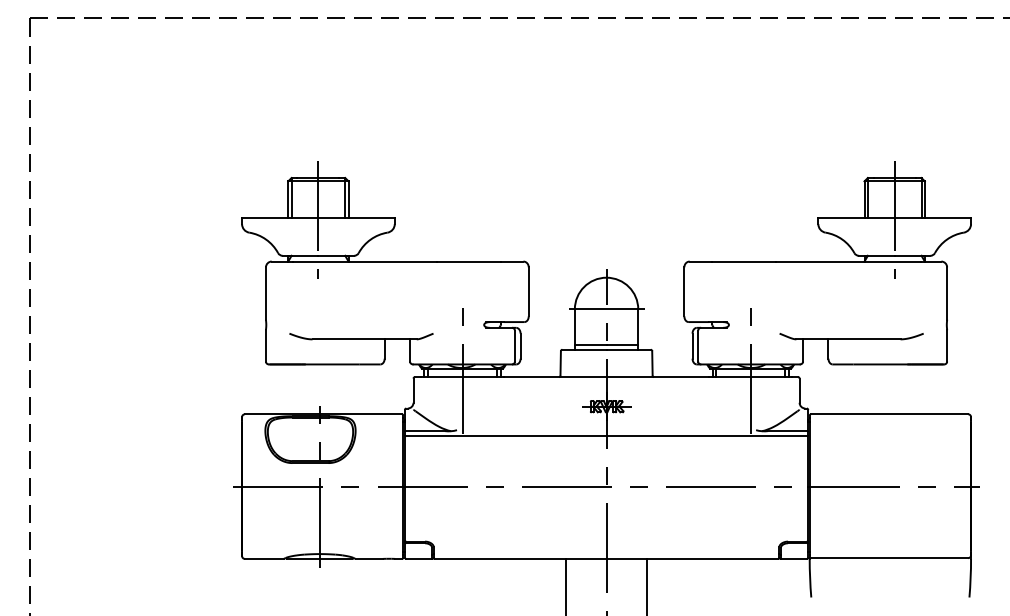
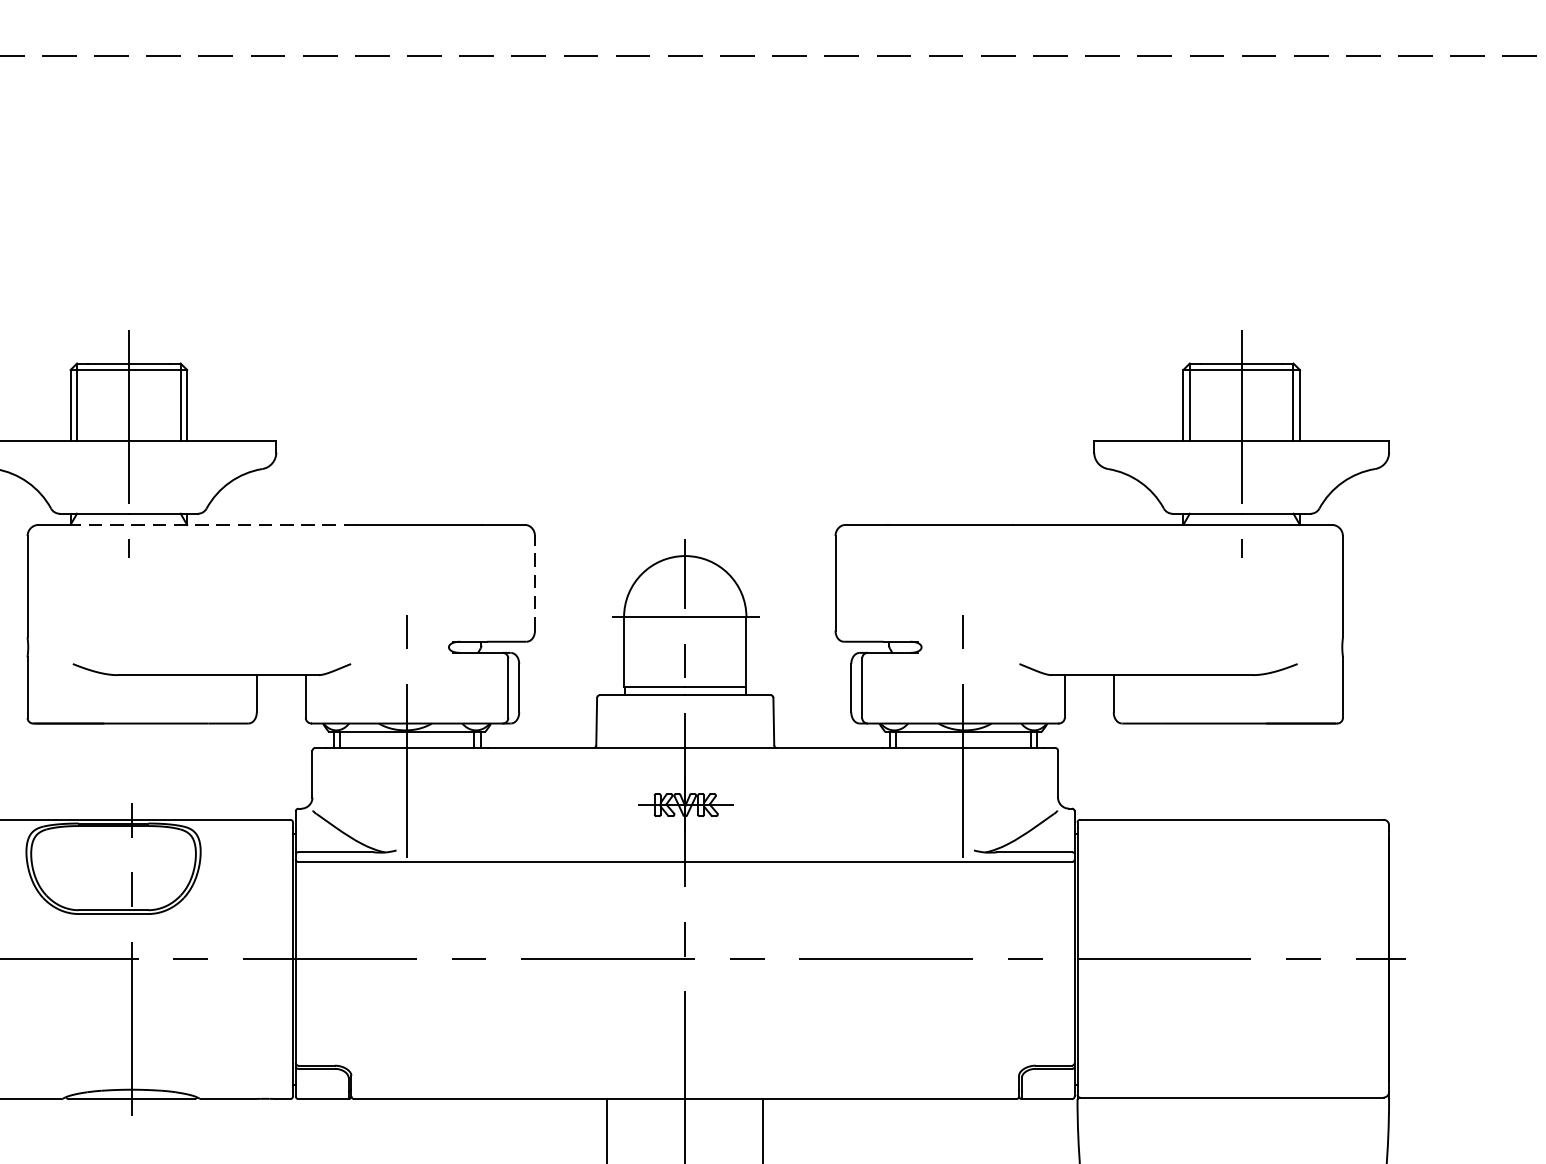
line: (364, 261) -> (217, 524), solid -> dashed
line: (528, 291) -> (534, 582), solid -> dashed

